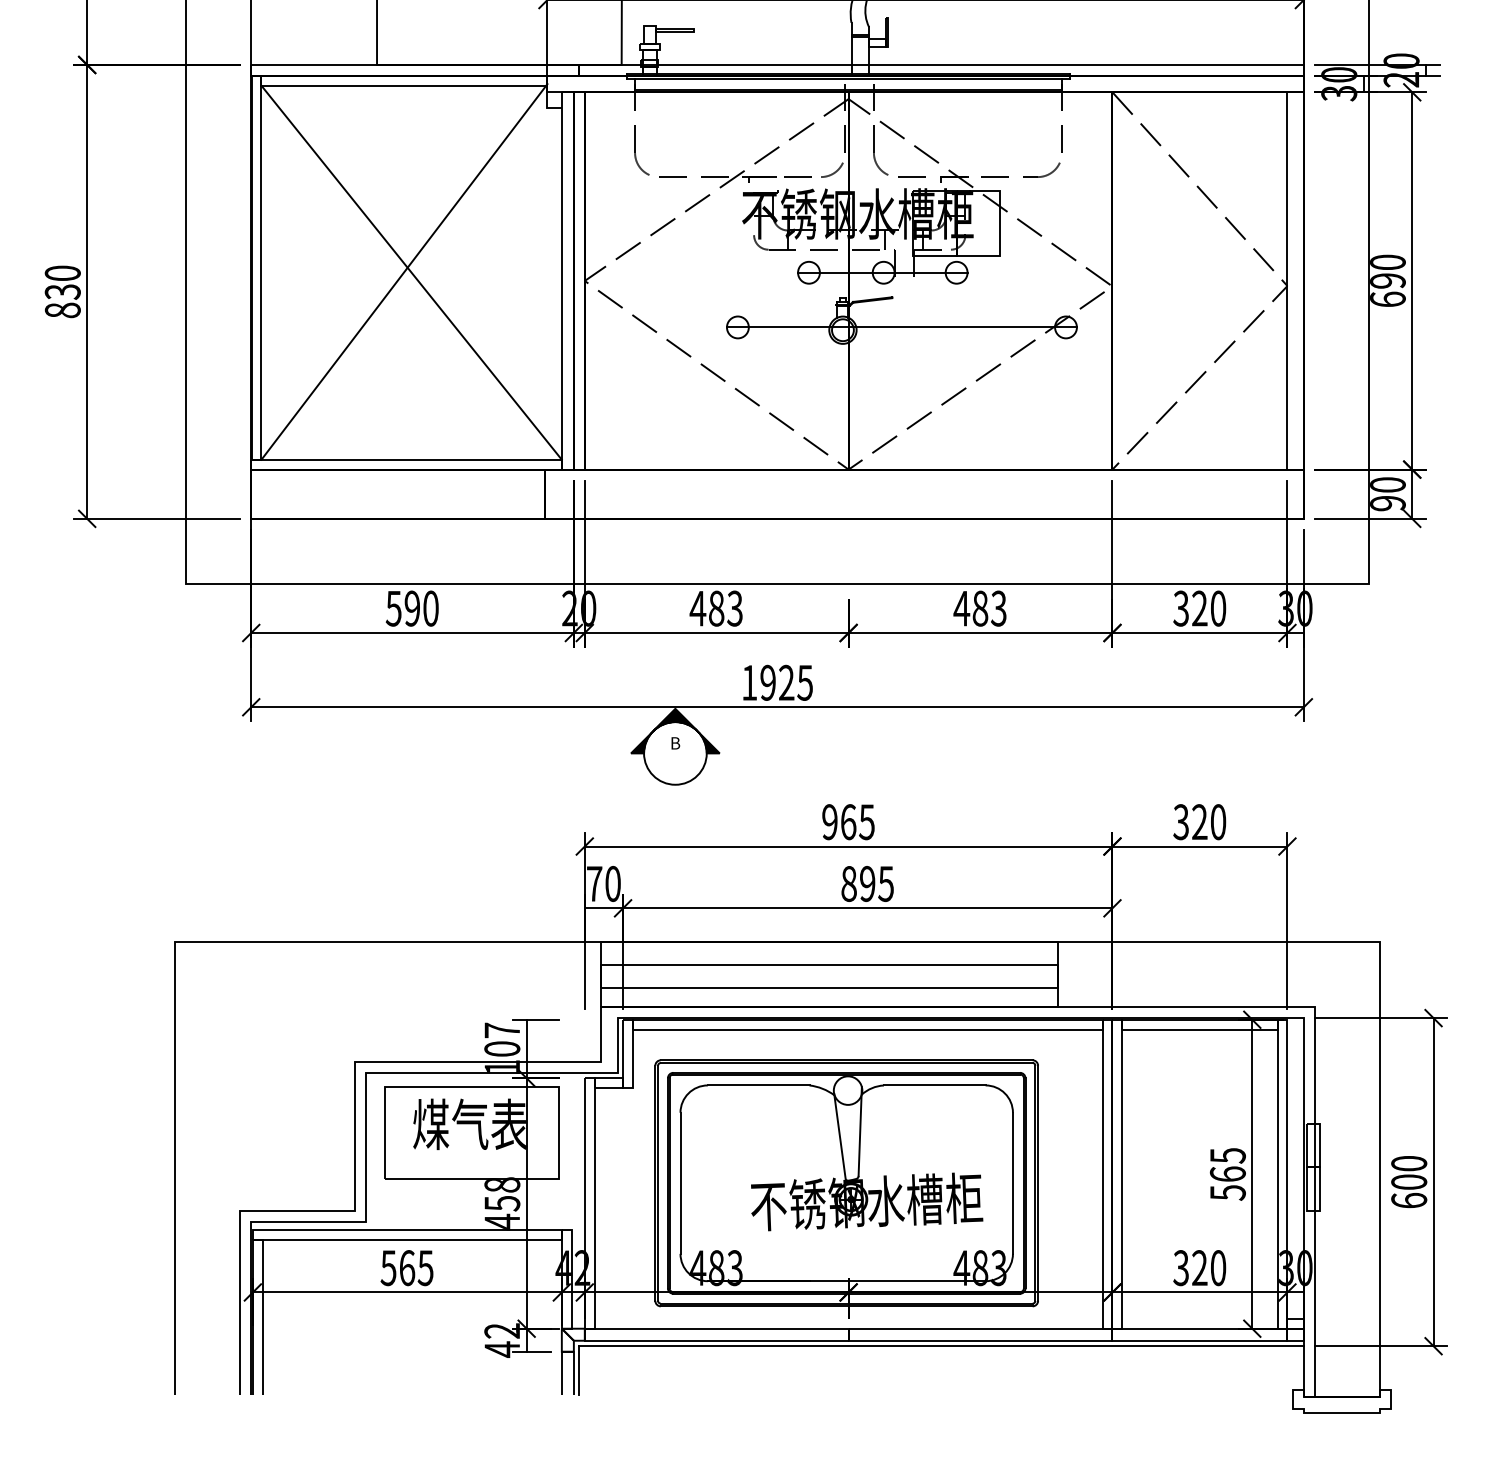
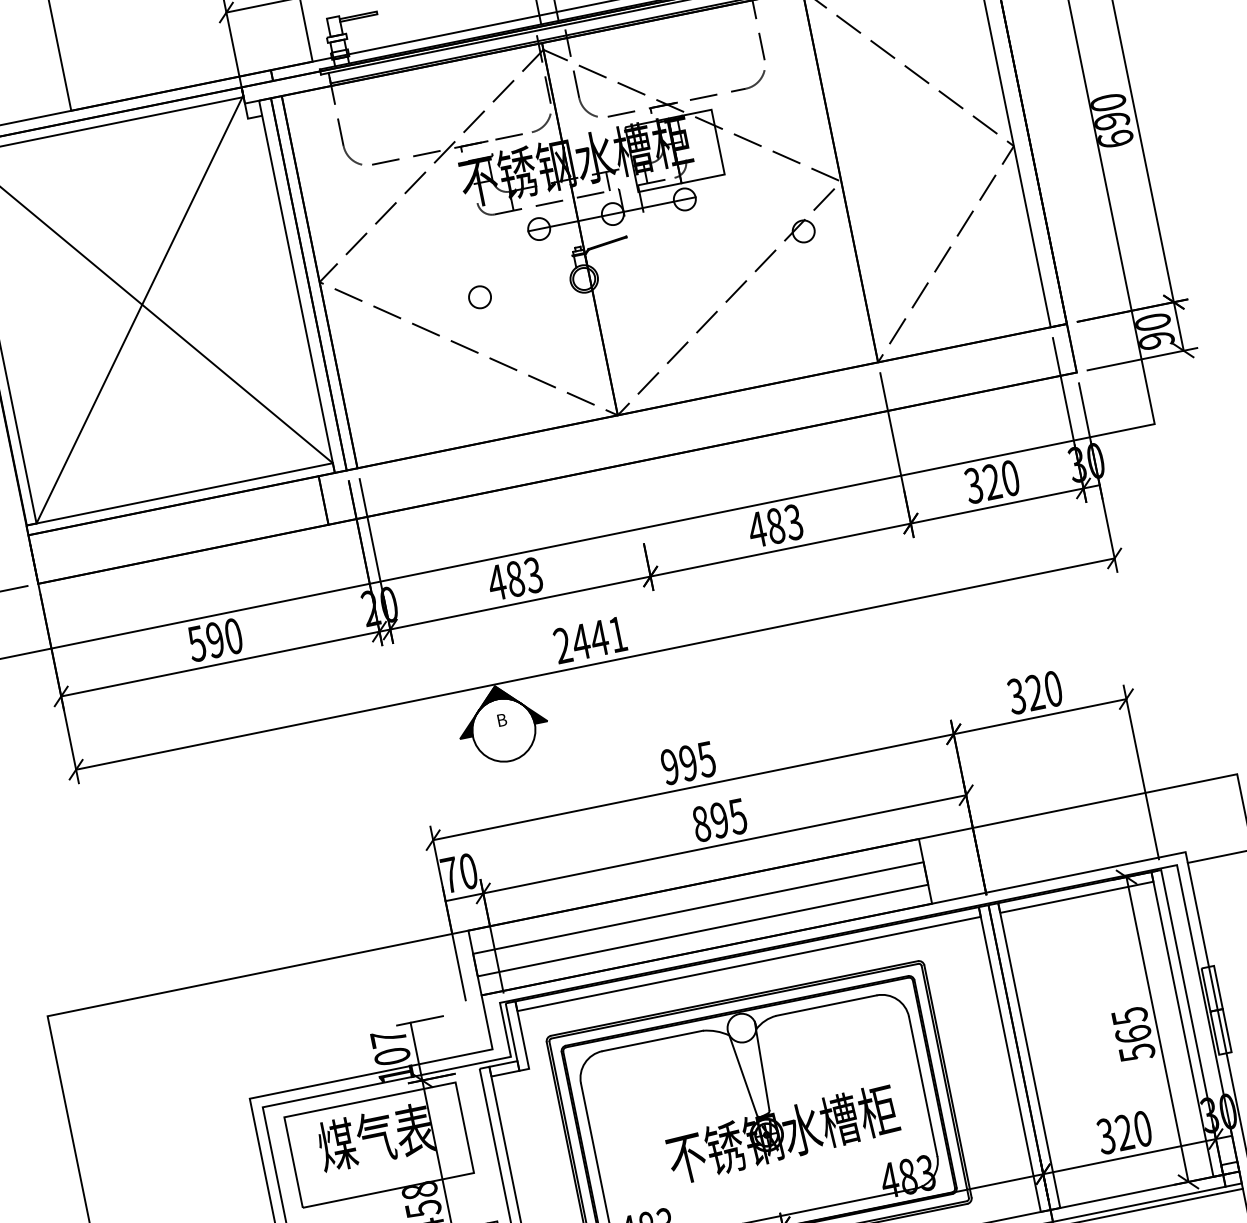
line: (901, 327) -> (641, 264), removed
text: (777, 682) -> (590, 639), 1925 -> 2441
text: (848, 822) -> (688, 763), 965 -> 995

